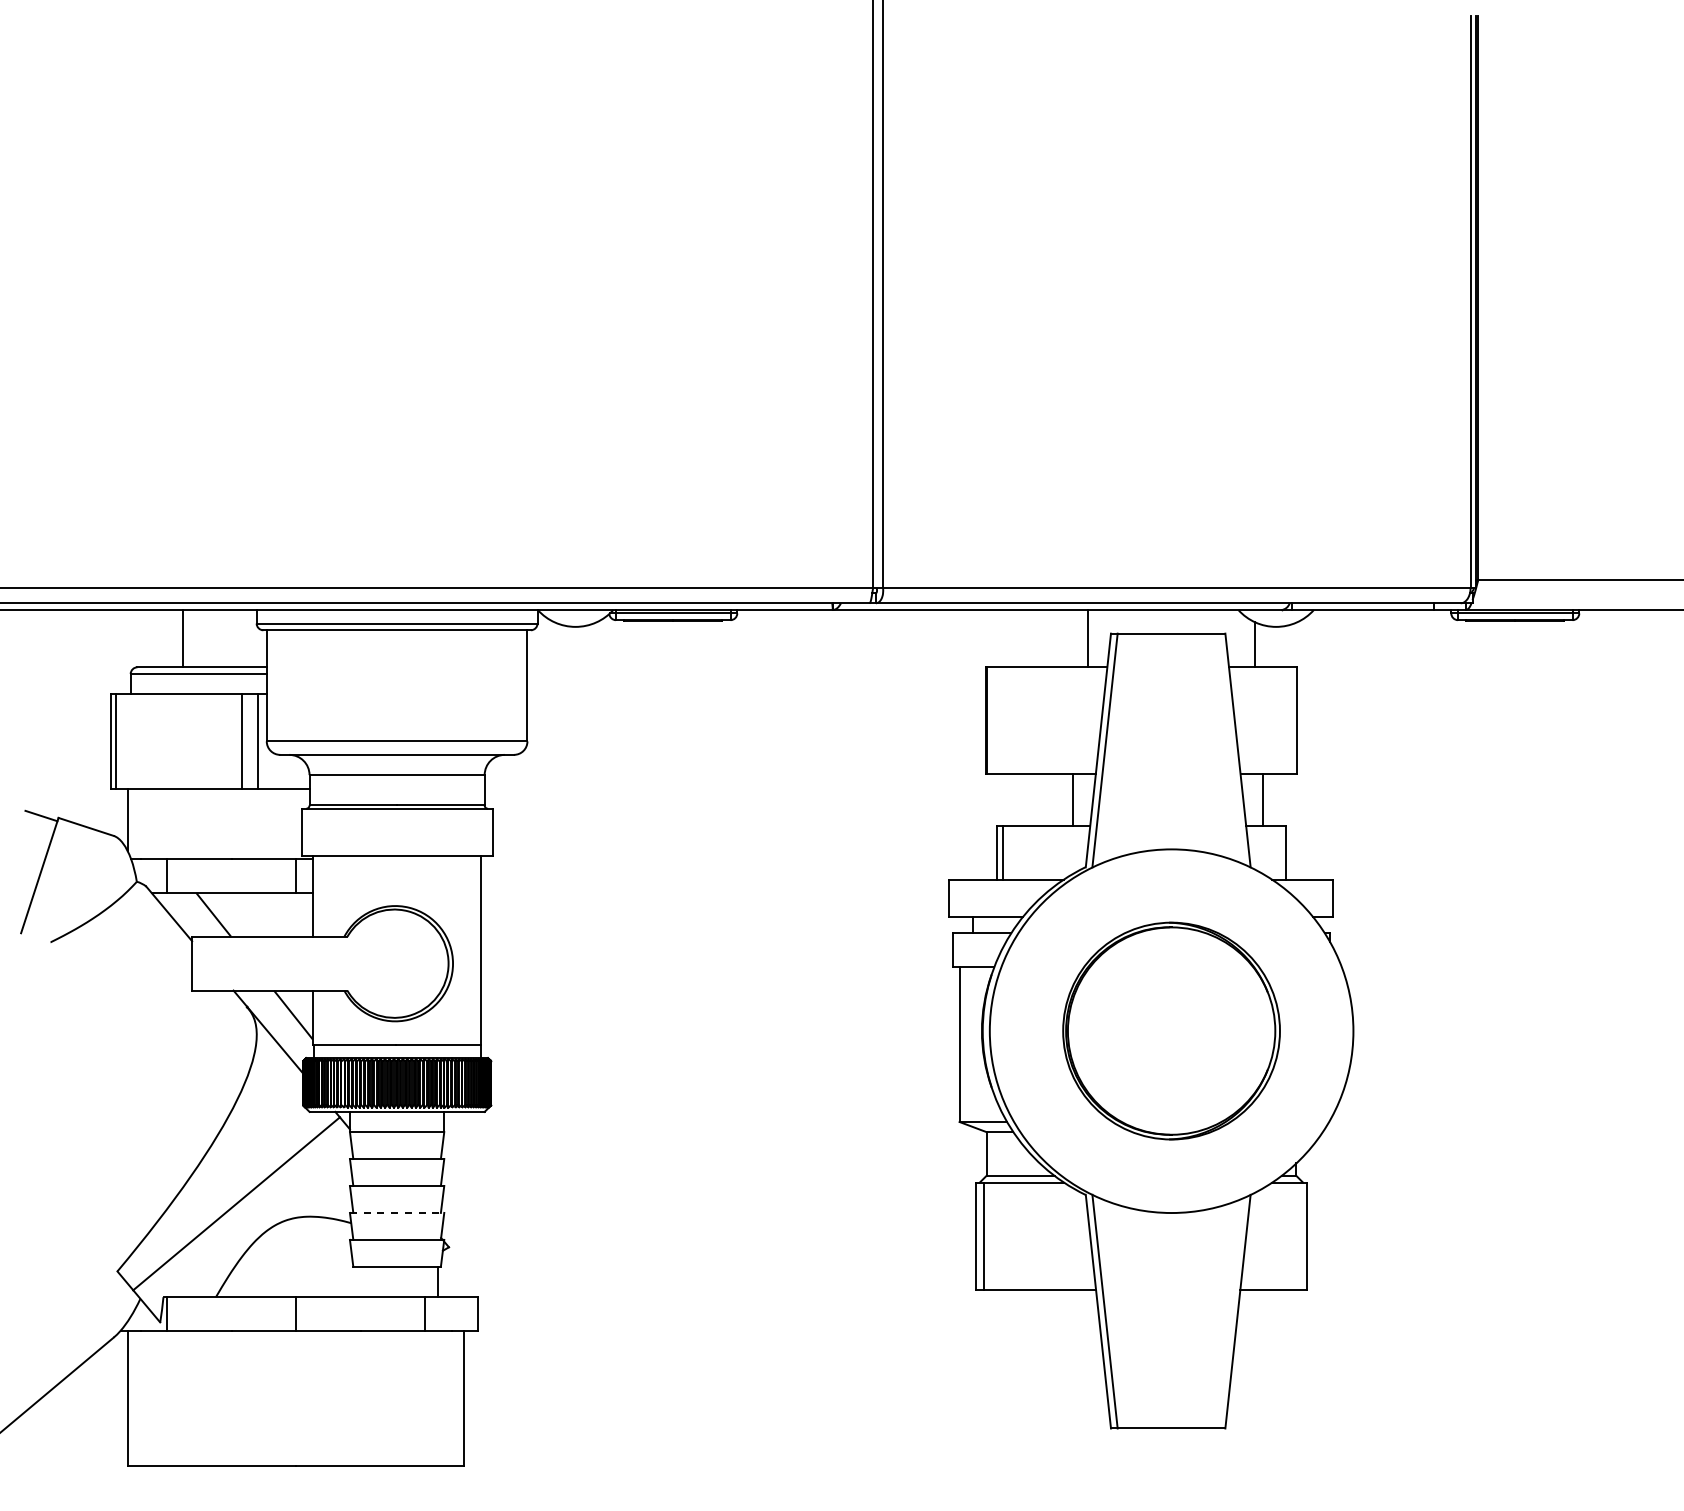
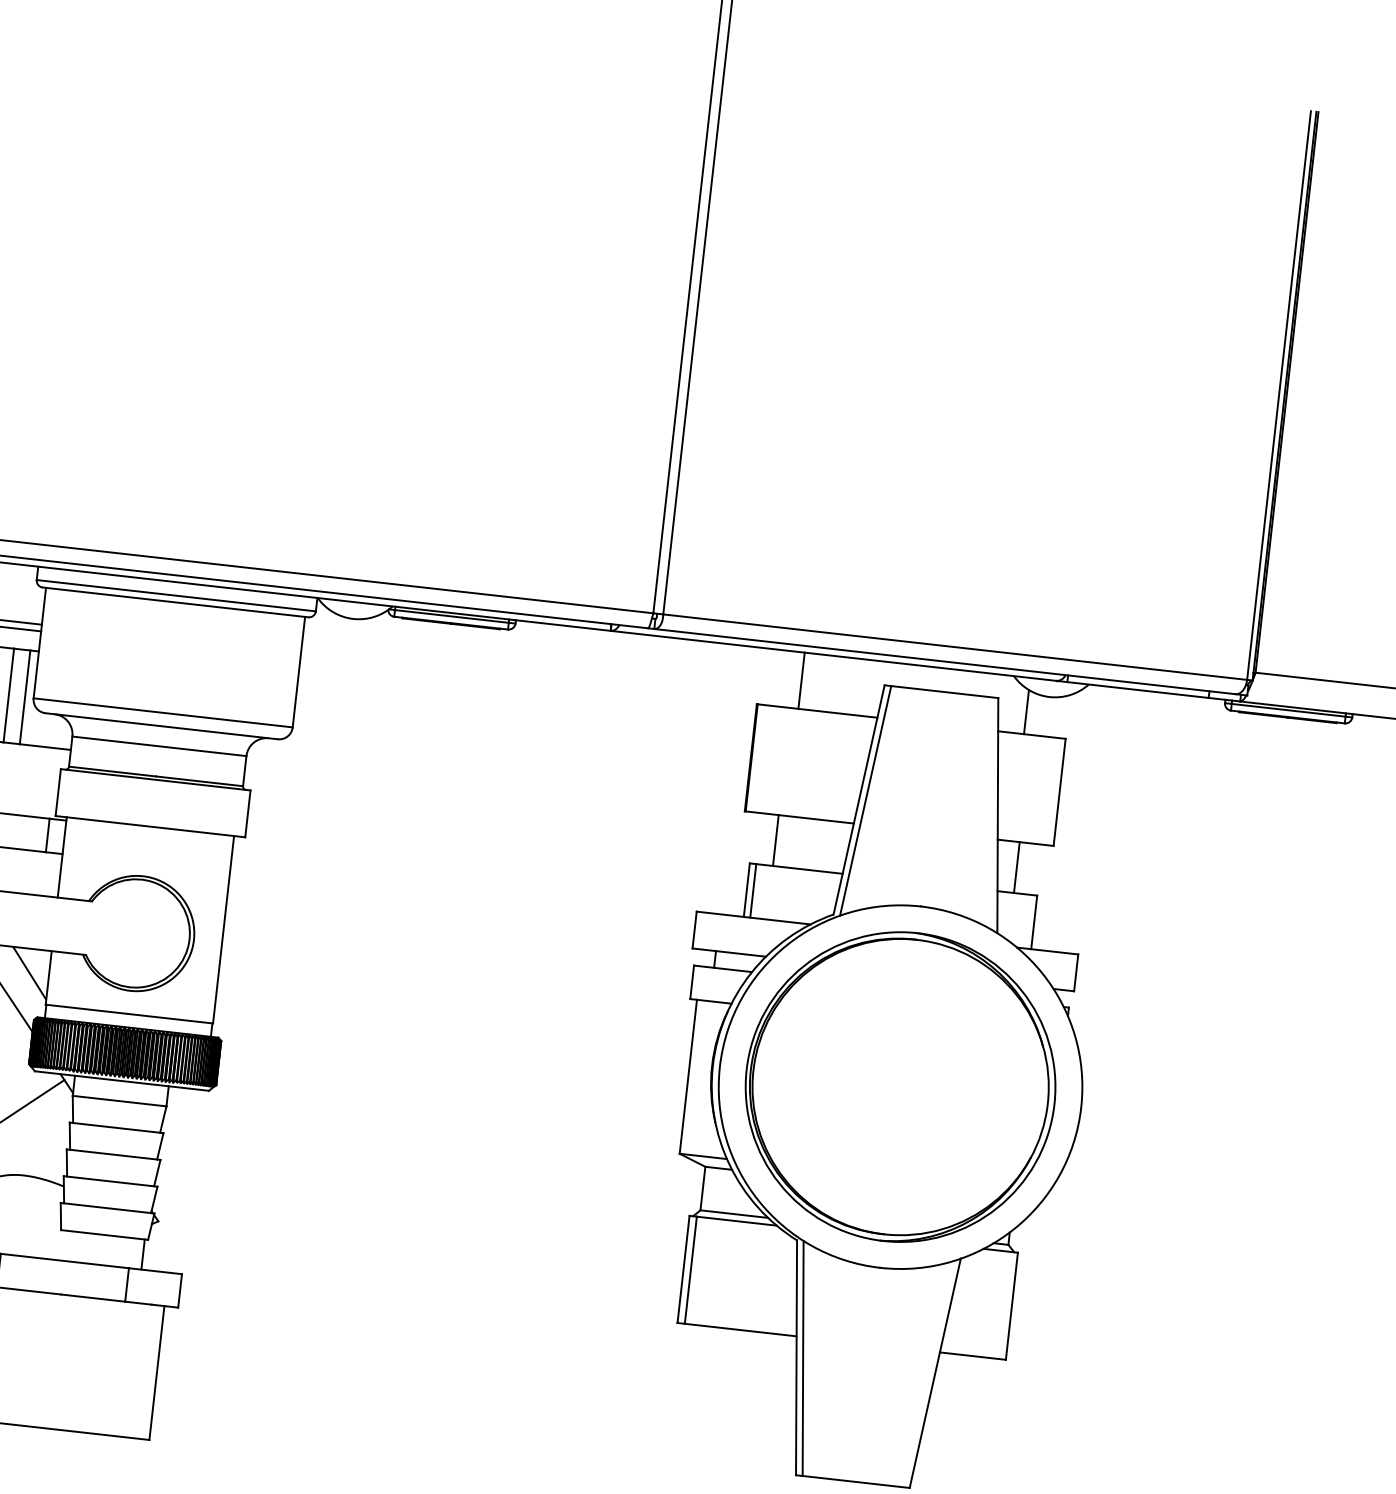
line: (1087, 638) -> (801, 680), moved
line: (1073, 799) -> (776, 840), moved
part: (1171, 1030) -> (900, 1086), size x1.43
line: (397, 1212) -> (111, 1181), dashed -> solid

